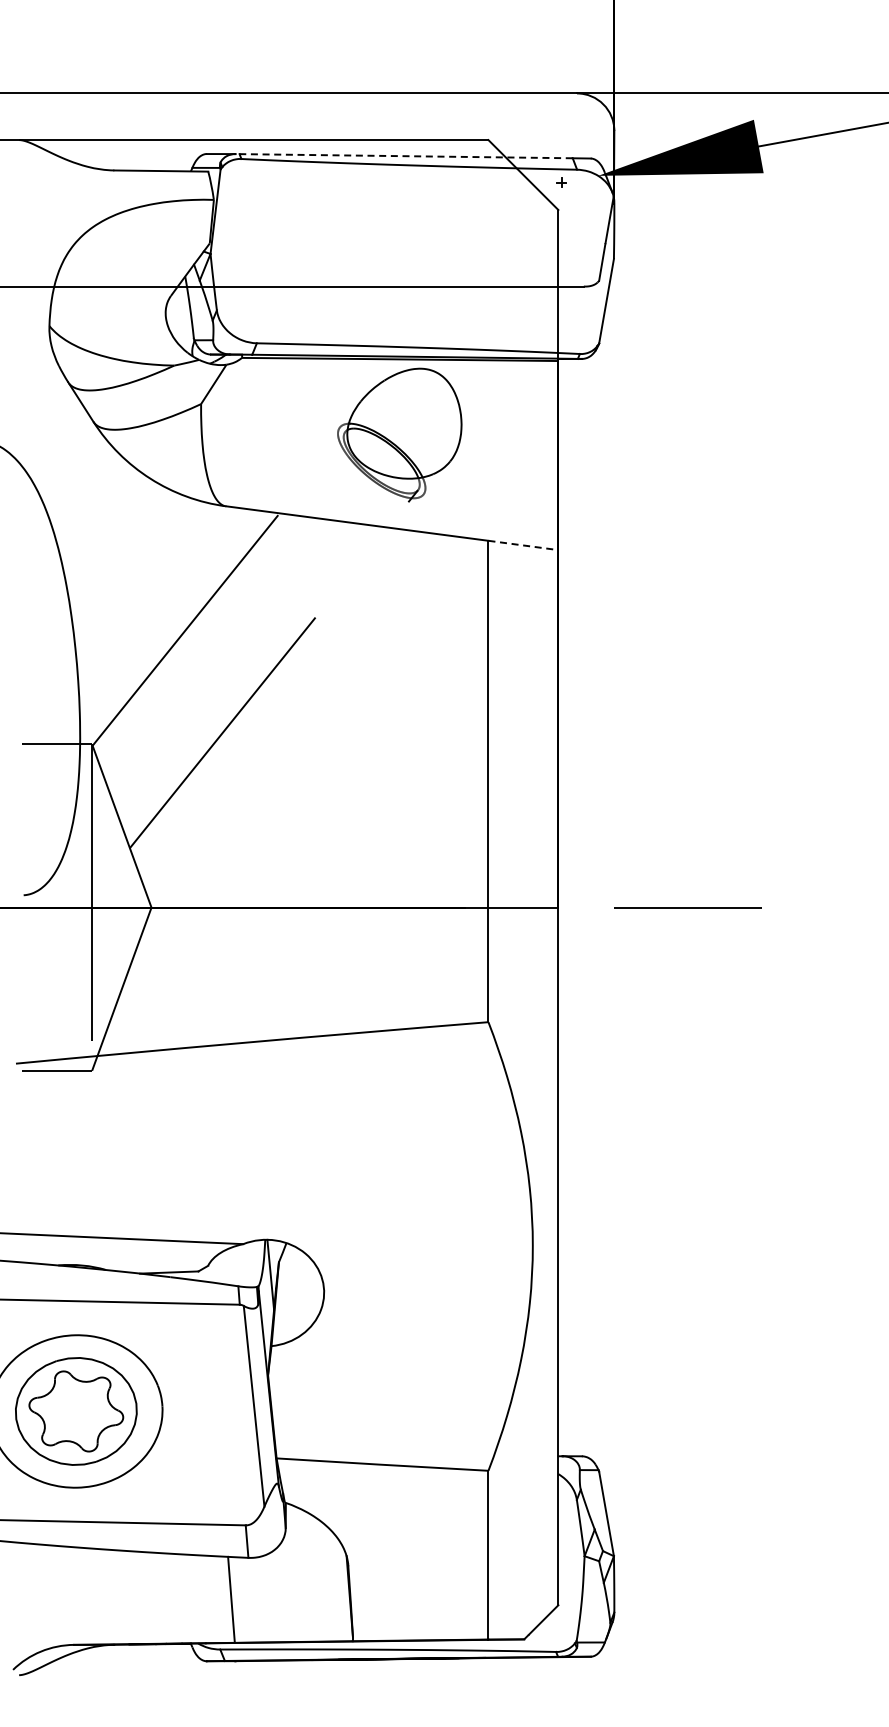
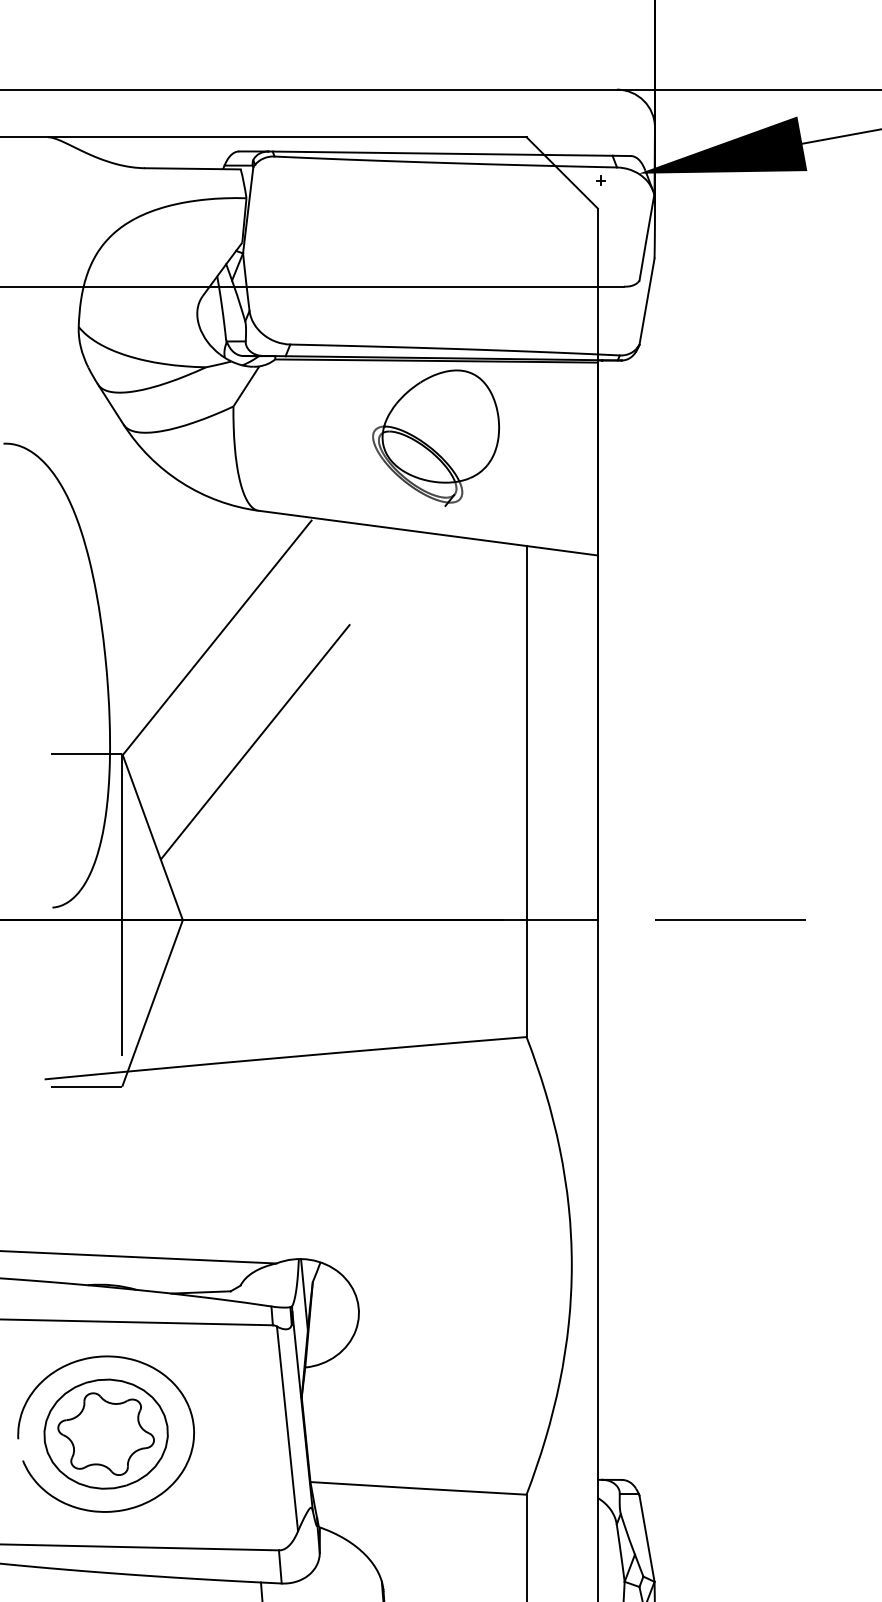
line: (404, 156) -> (440, 153), dashed -> solid
line: (523, 545) -> (562, 550), dashed -> solid

